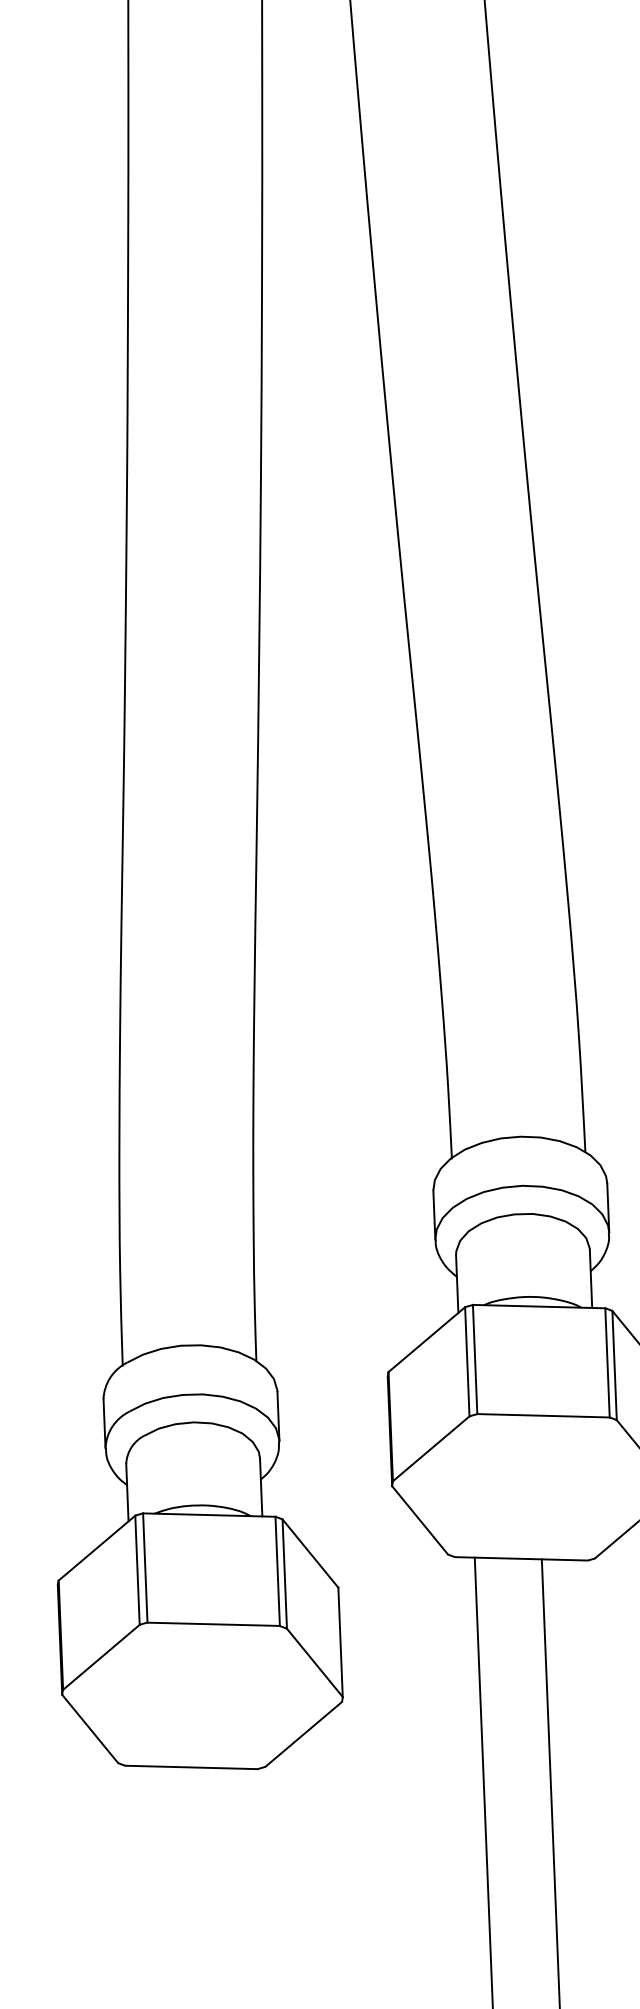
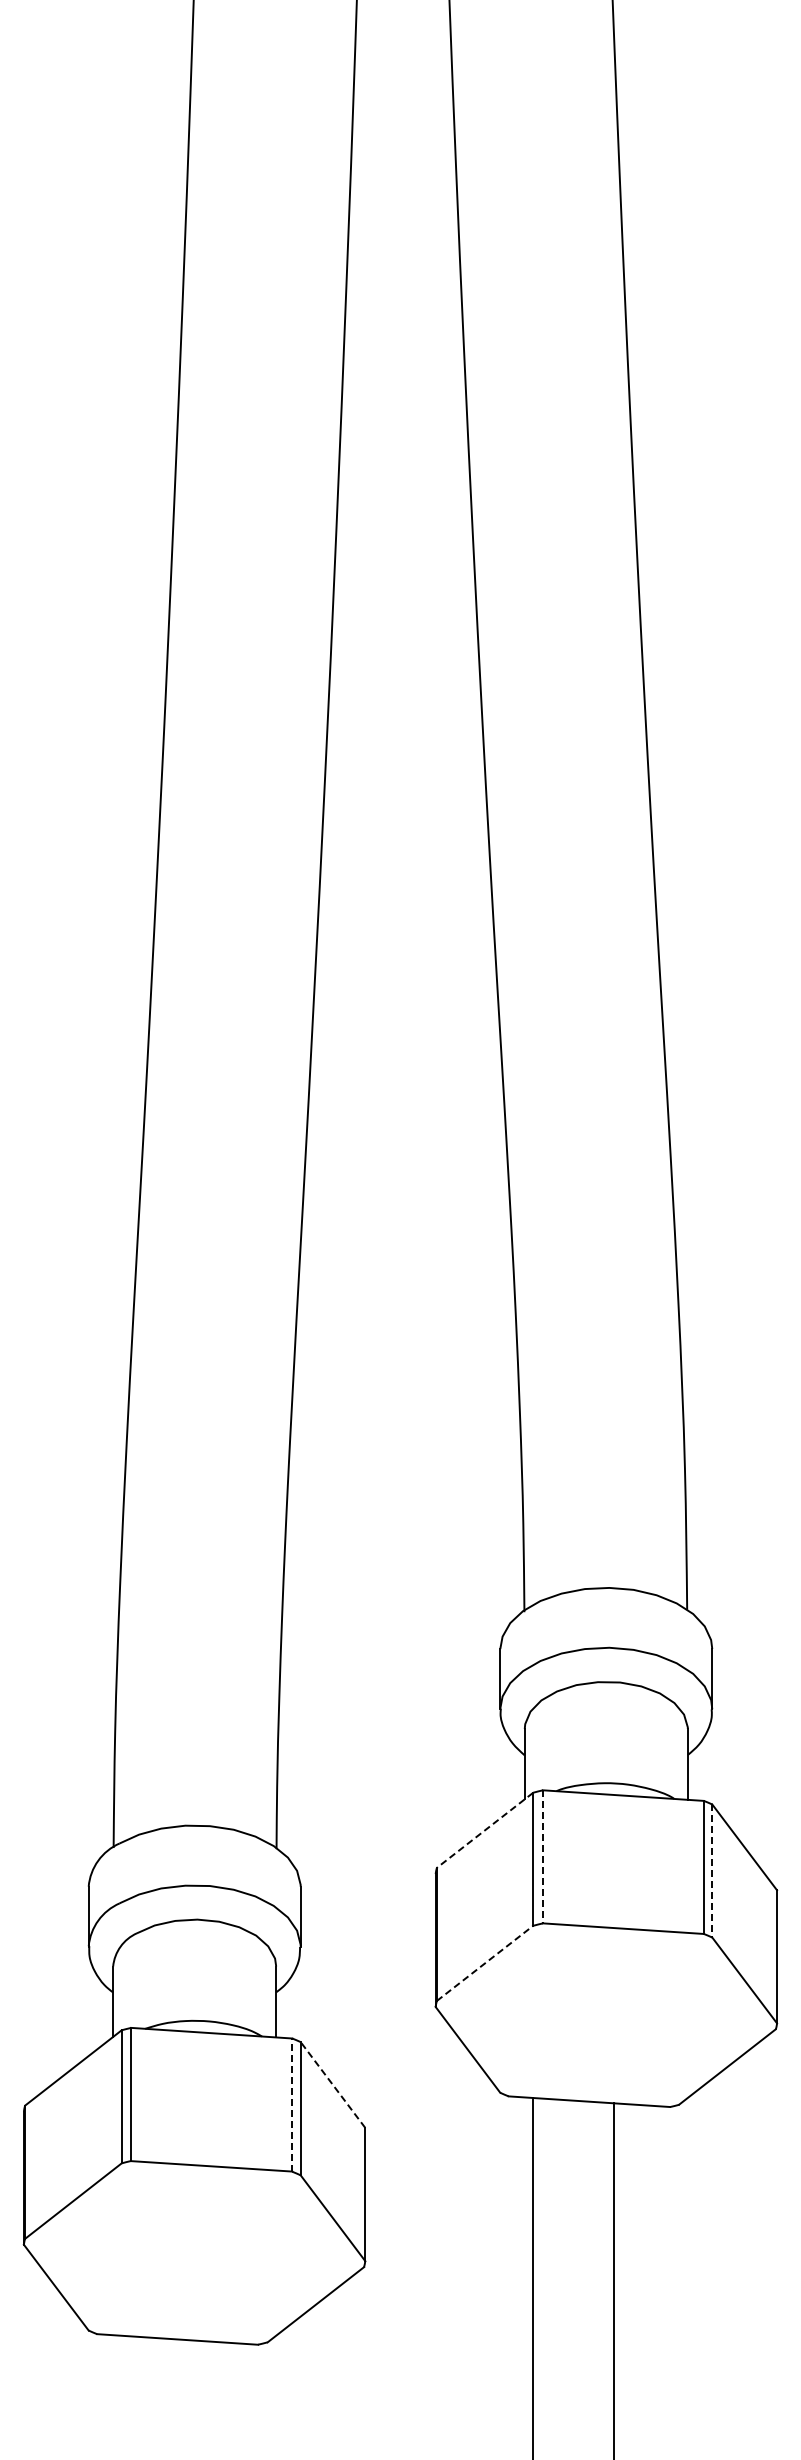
line: (426, 1339) -> (484, 1830), solid -> dashed
line: (474, 1359) -> (542, 1856), solid -> dashed
line: (614, 1365) -> (712, 1871), solid -> dashed
line: (431, 1448) -> (485, 1963), solid -> dashed
line: (310, 1553) -> (332, 2084), solid -> dashed
line: (277, 1571) -> (292, 2105), solid -> dashed

